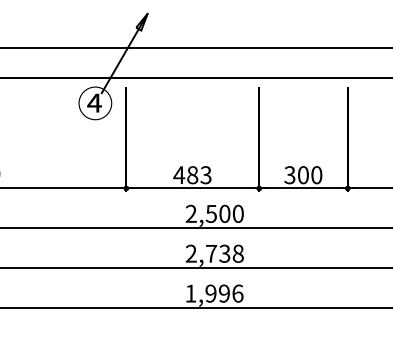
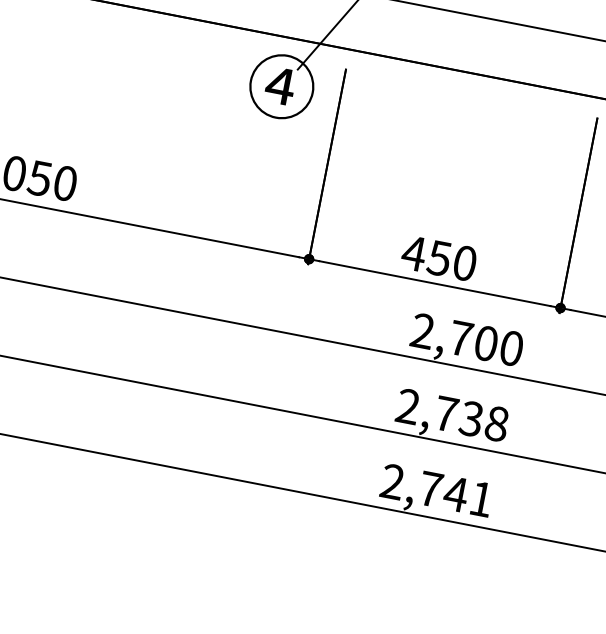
text: (199, 175) -> (452, 261), 483 -> 450
text: (211, 213) -> (461, 337), 2,500 -> 2,700
text: (214, 293) -> (437, 490), 1,996 -> 2,741

